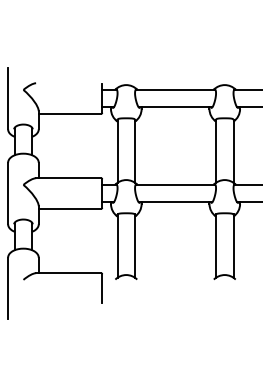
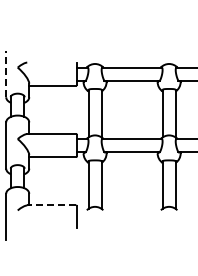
line: (8, 97) -> (6, 73), solid -> dashed
line: (68, 273) -> (51, 205), solid -> dashed

